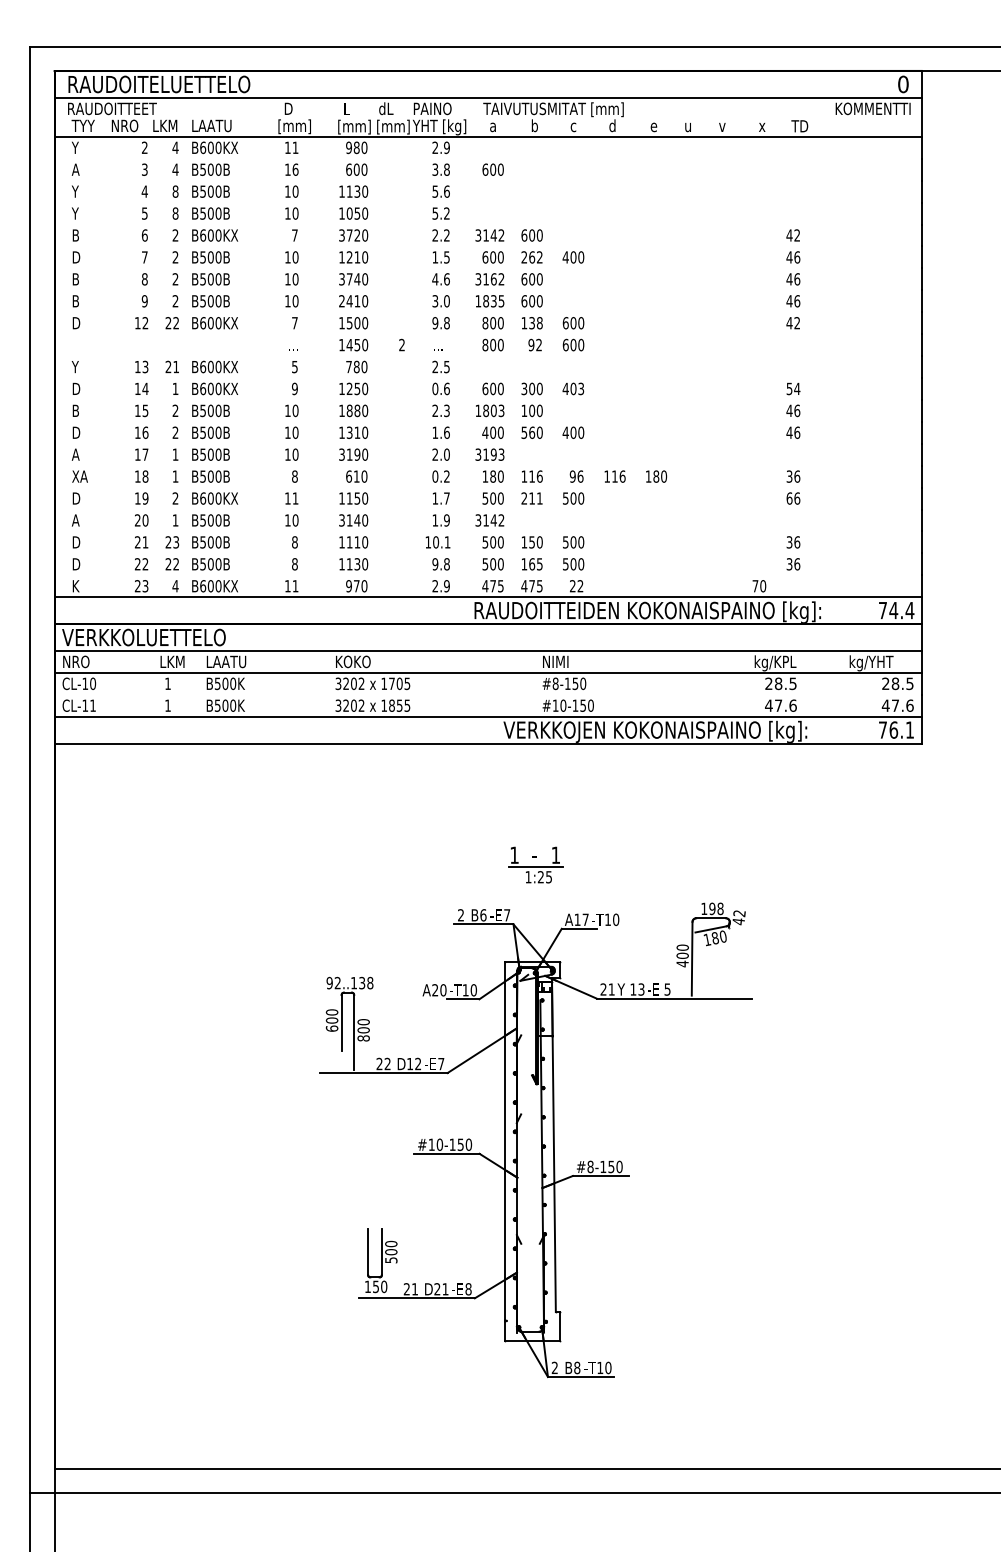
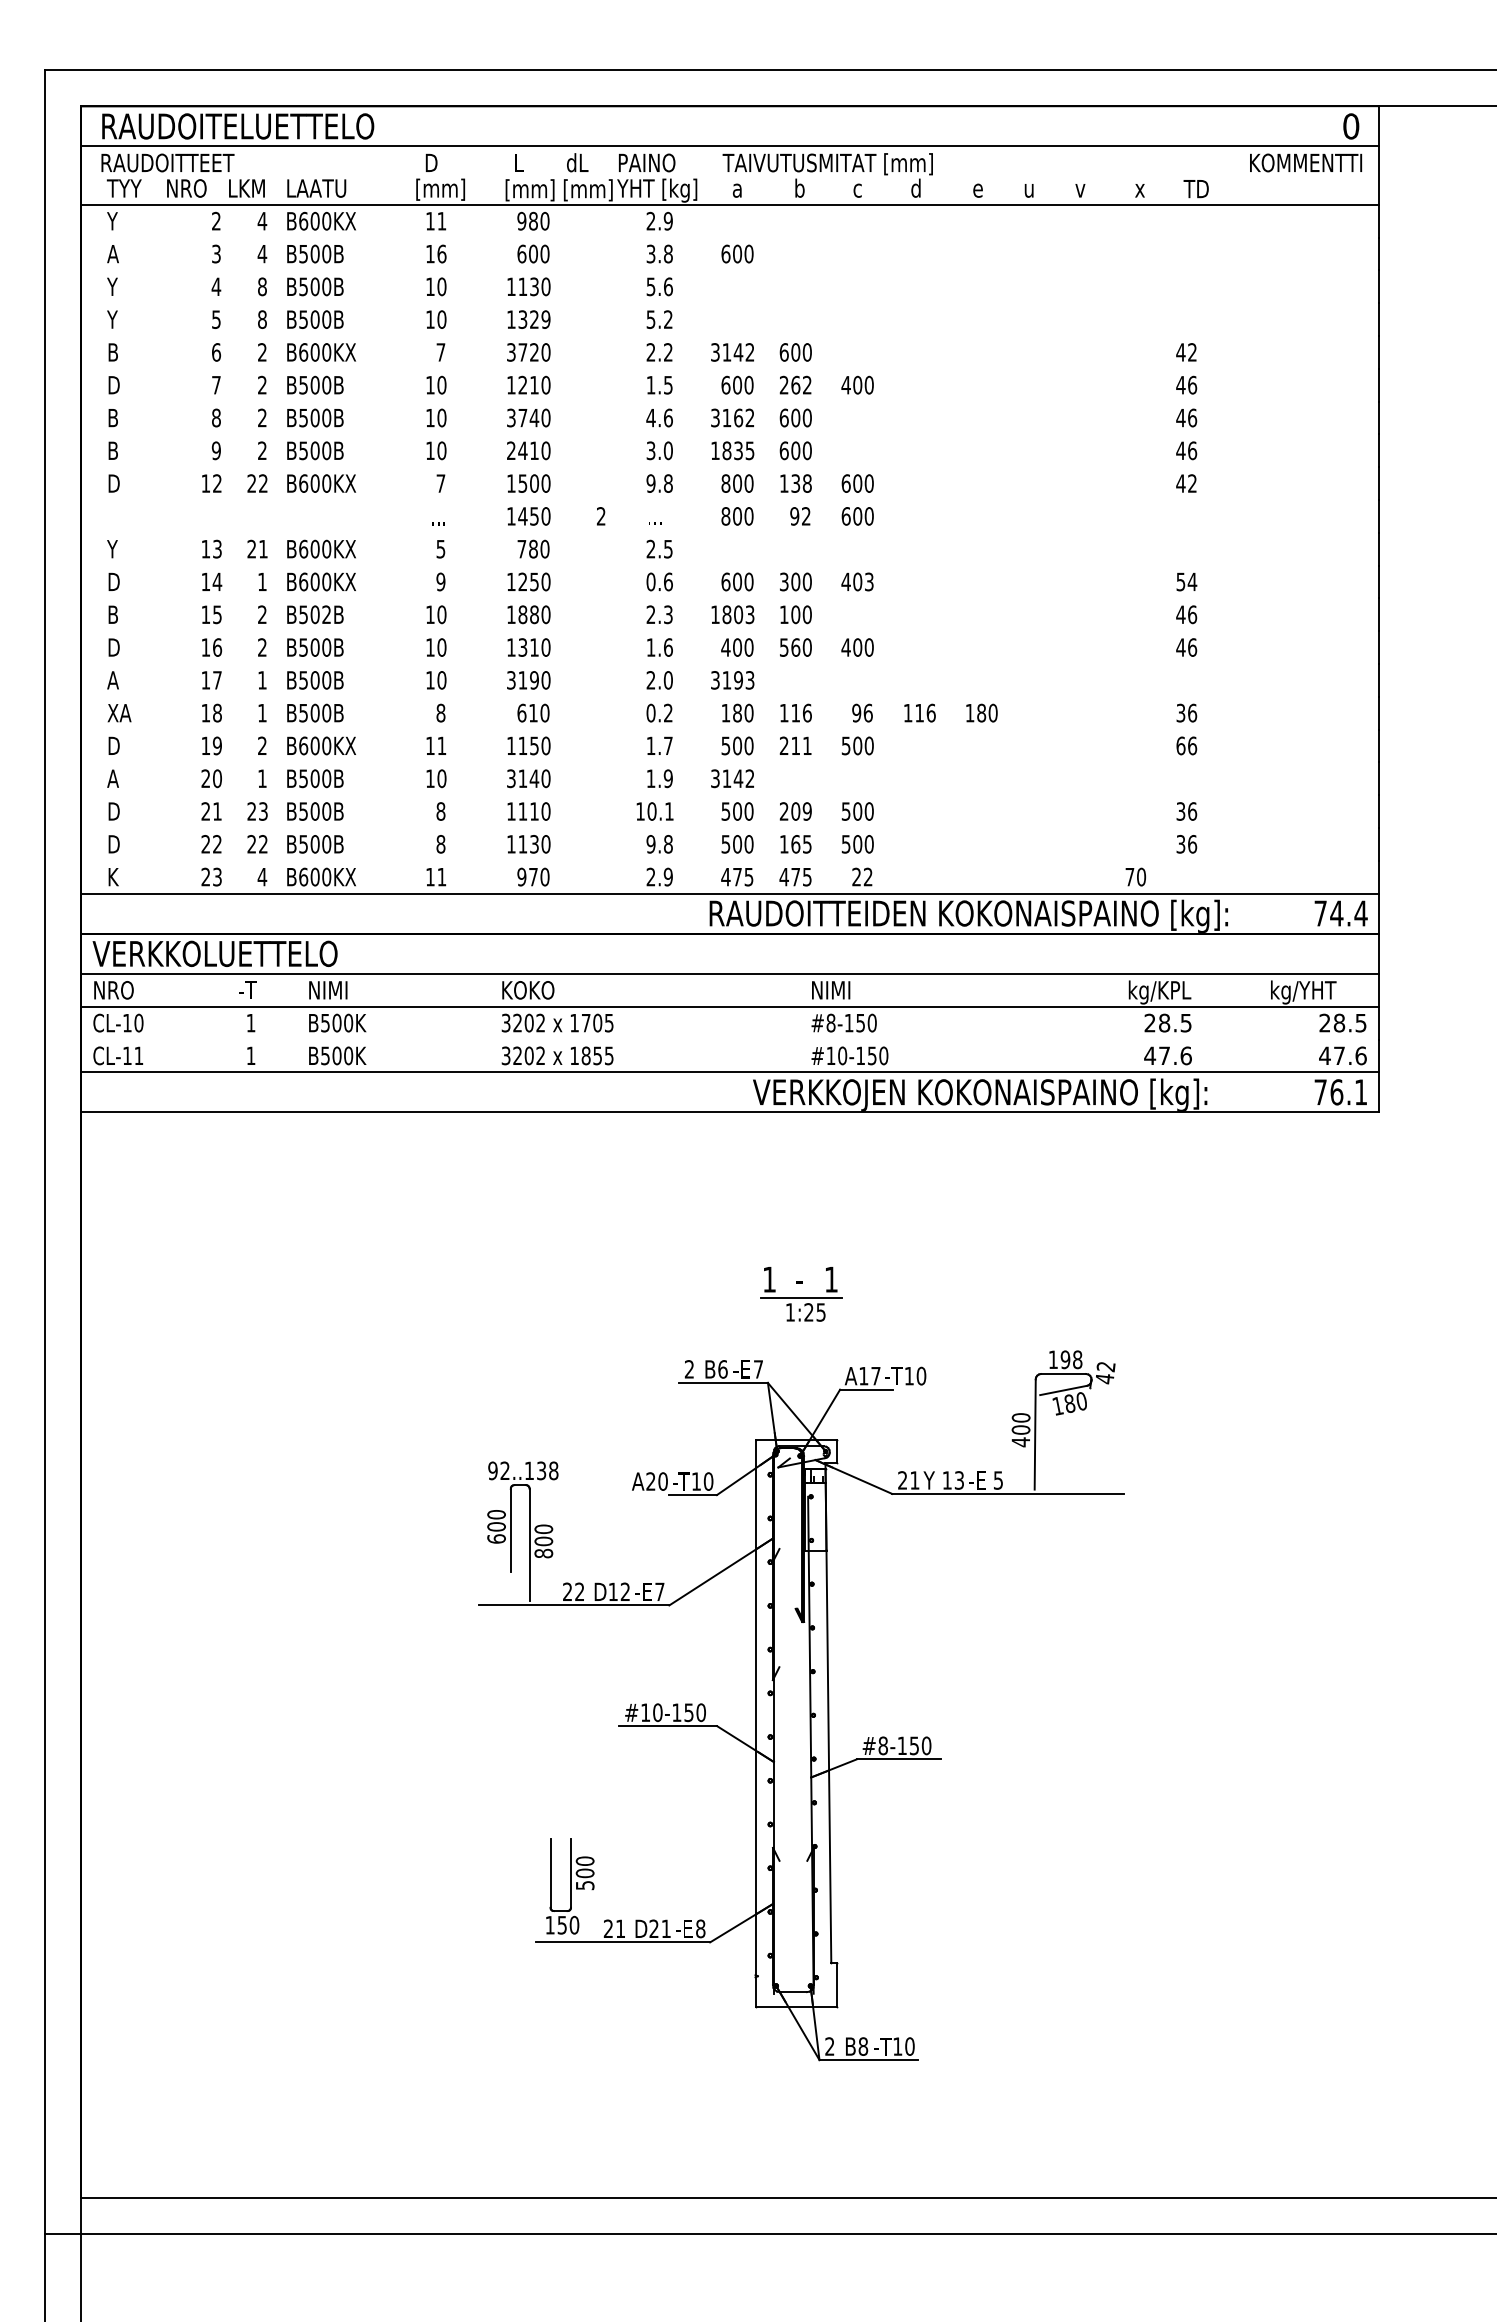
text: (356, 213) -> (533, 319), 1050 -> 1329
text: (218, 410) -> (326, 614), B500B -> B502B
text: (531, 542) -> (794, 811), 150 -> 209
text: (172, 661) -> (257, 989), LKM -> -T
text: (227, 661) -> (340, 989), LAATU -> NIMI

